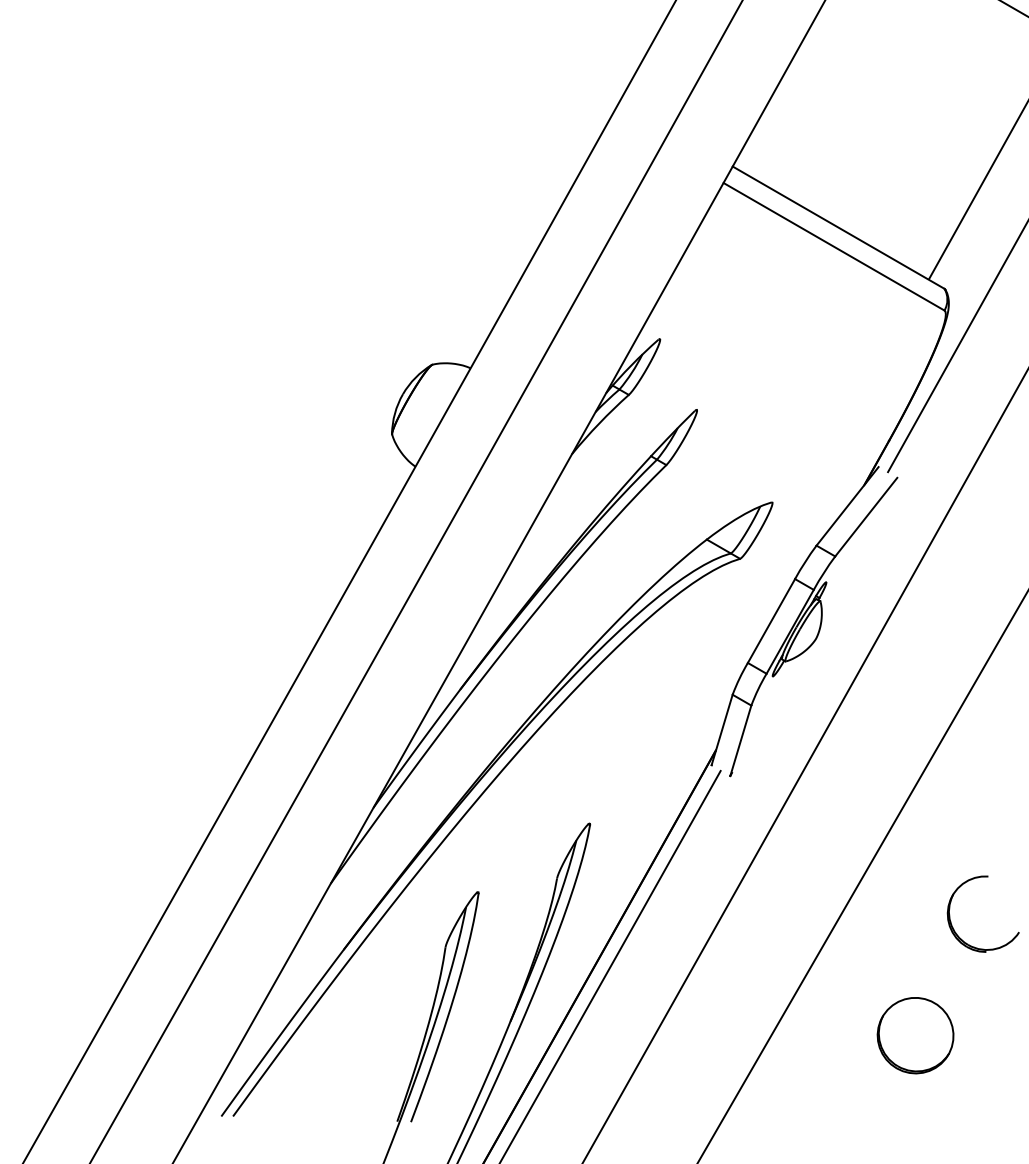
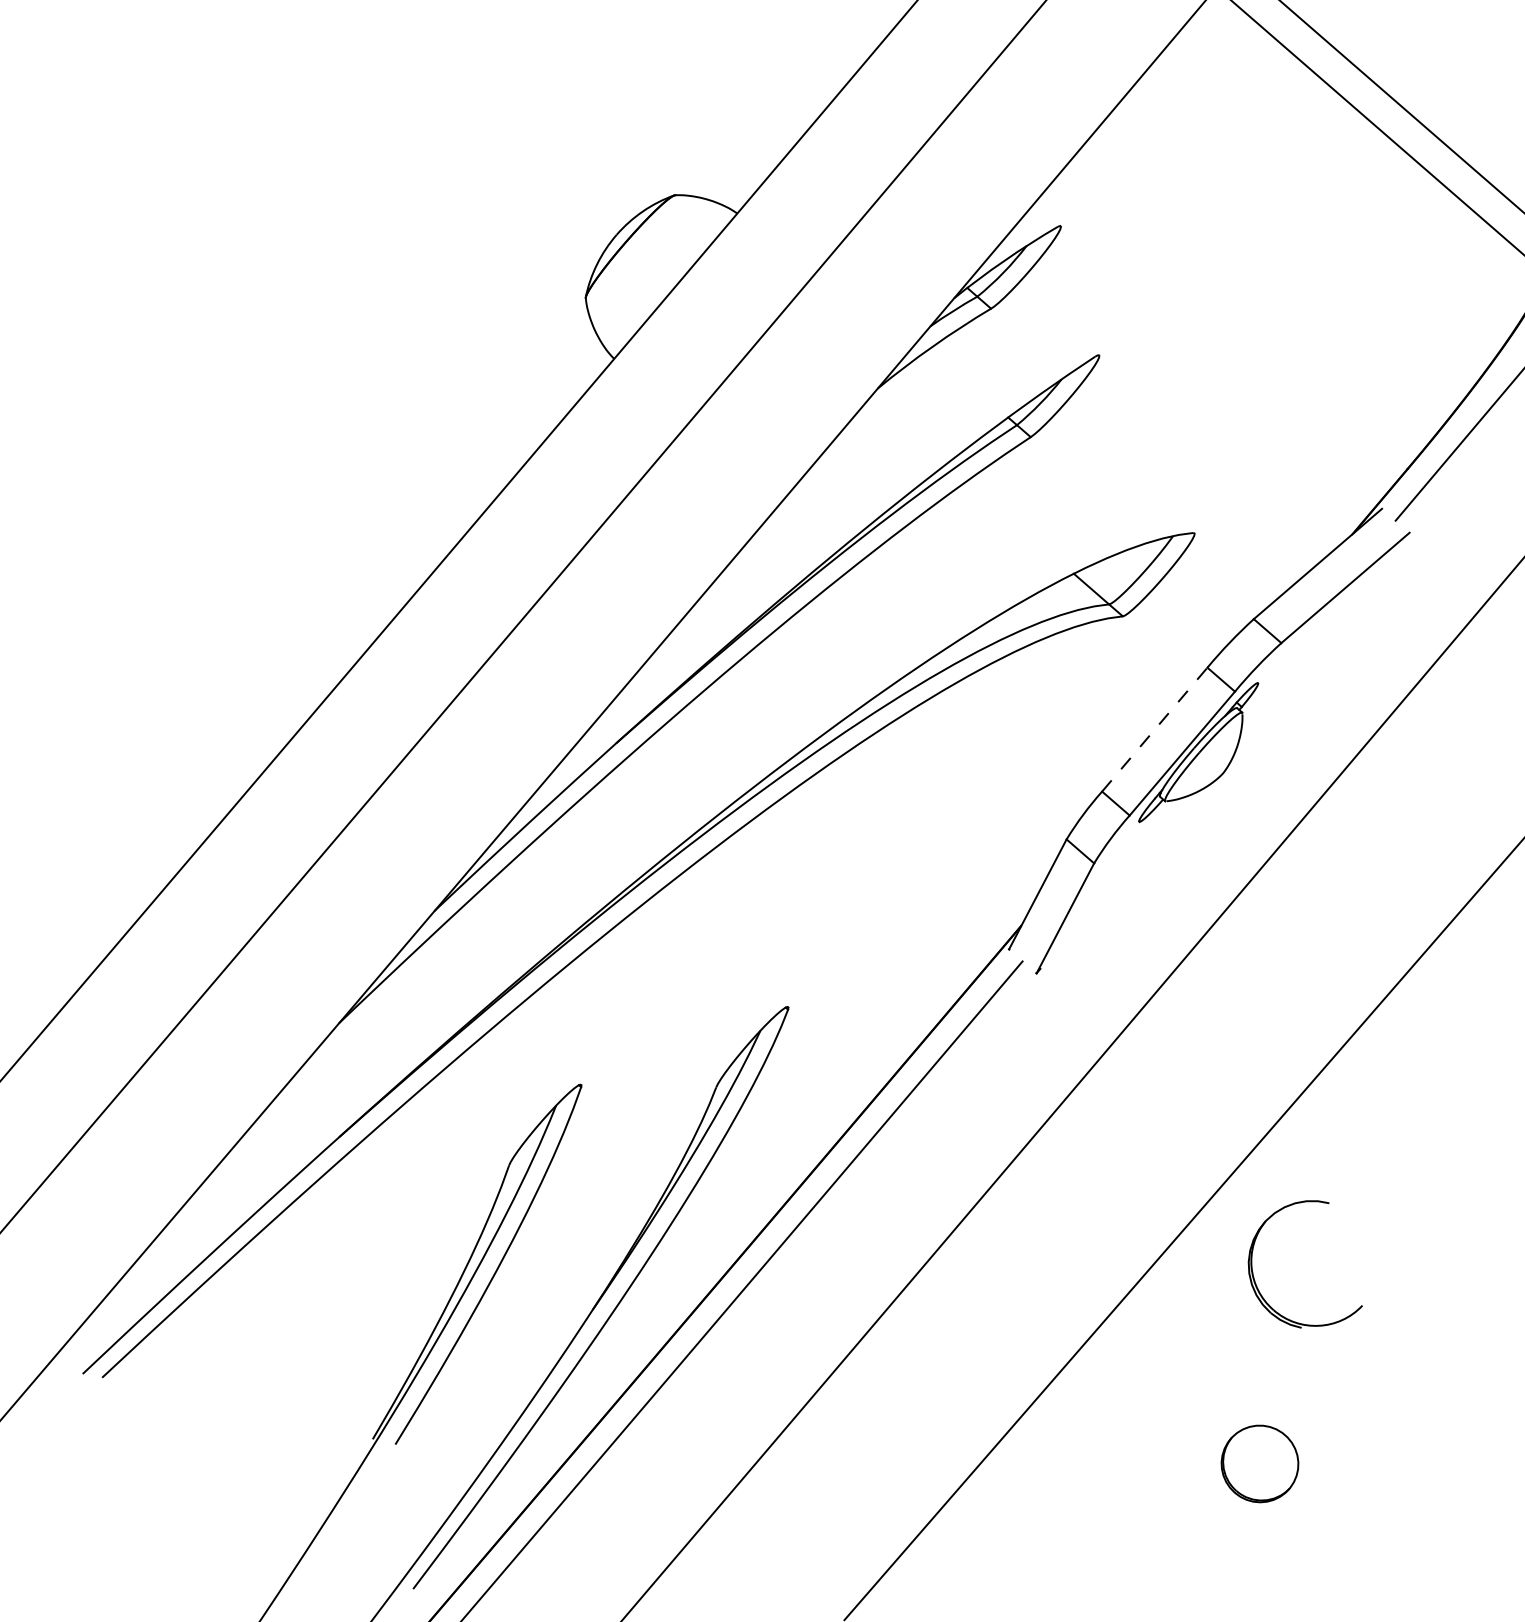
line: (771, 620) -> (1154, 728), solid -> dashed
part: (952, 924) -> (1254, 1271), moved
part: (915, 1035) -> (1260, 1463), size x0.6

